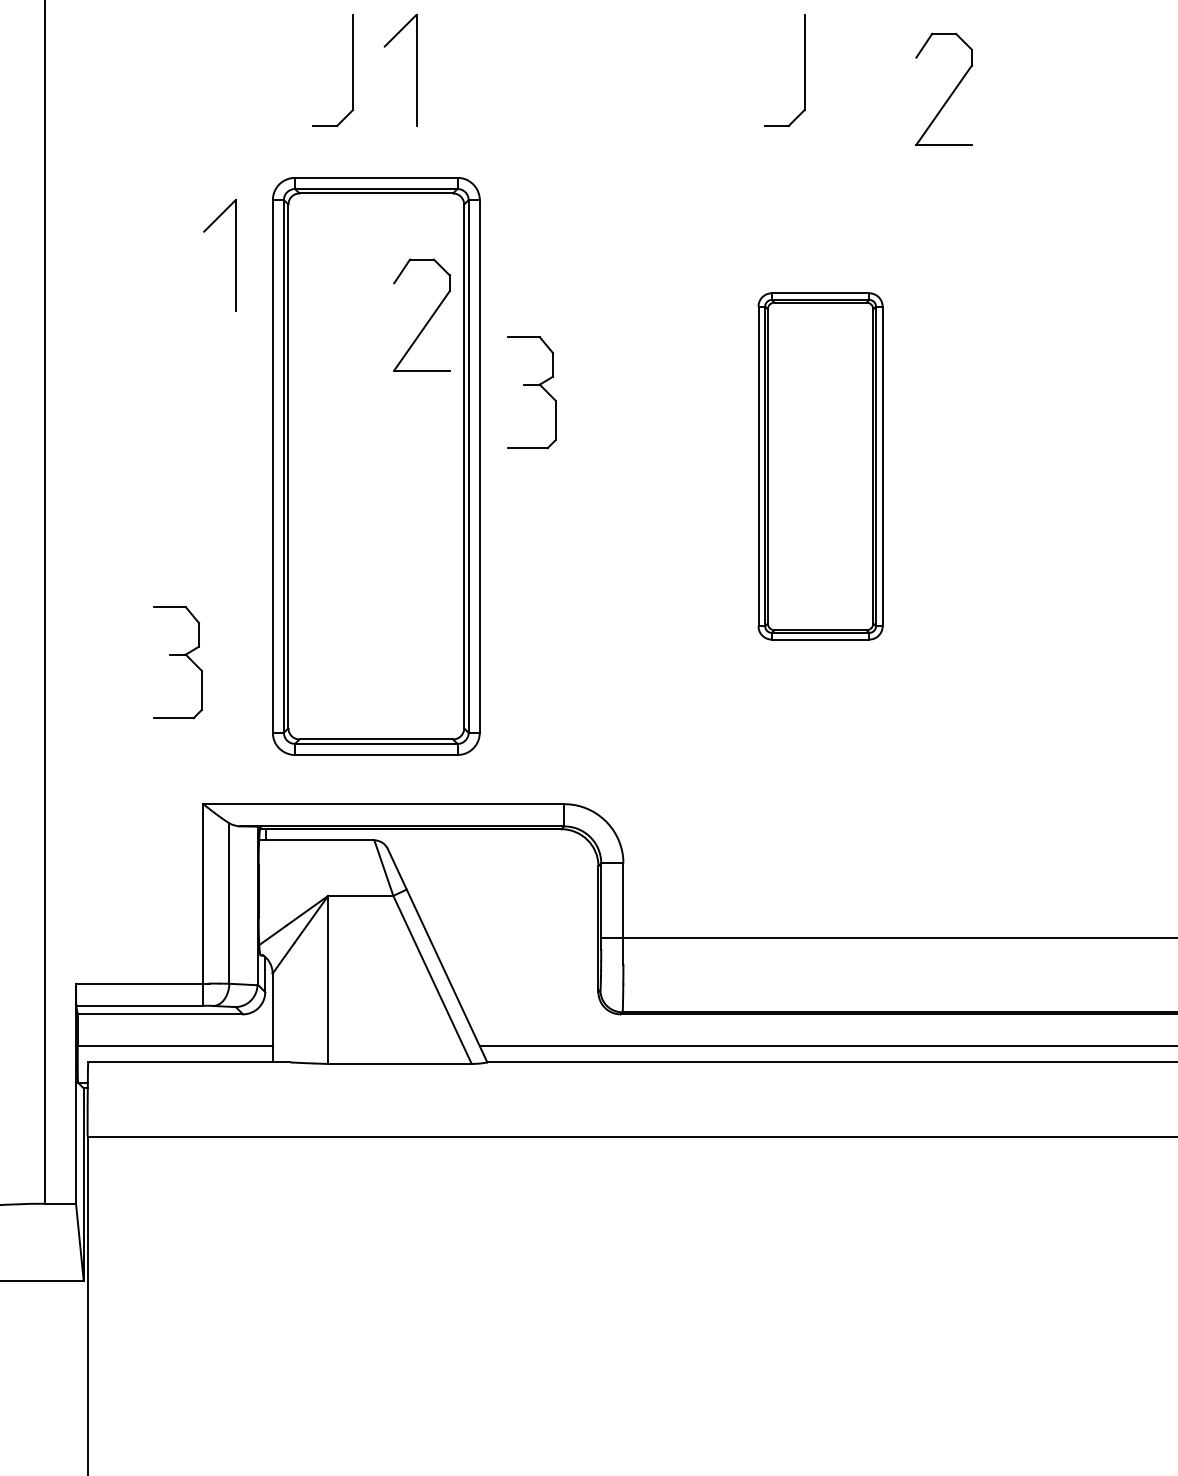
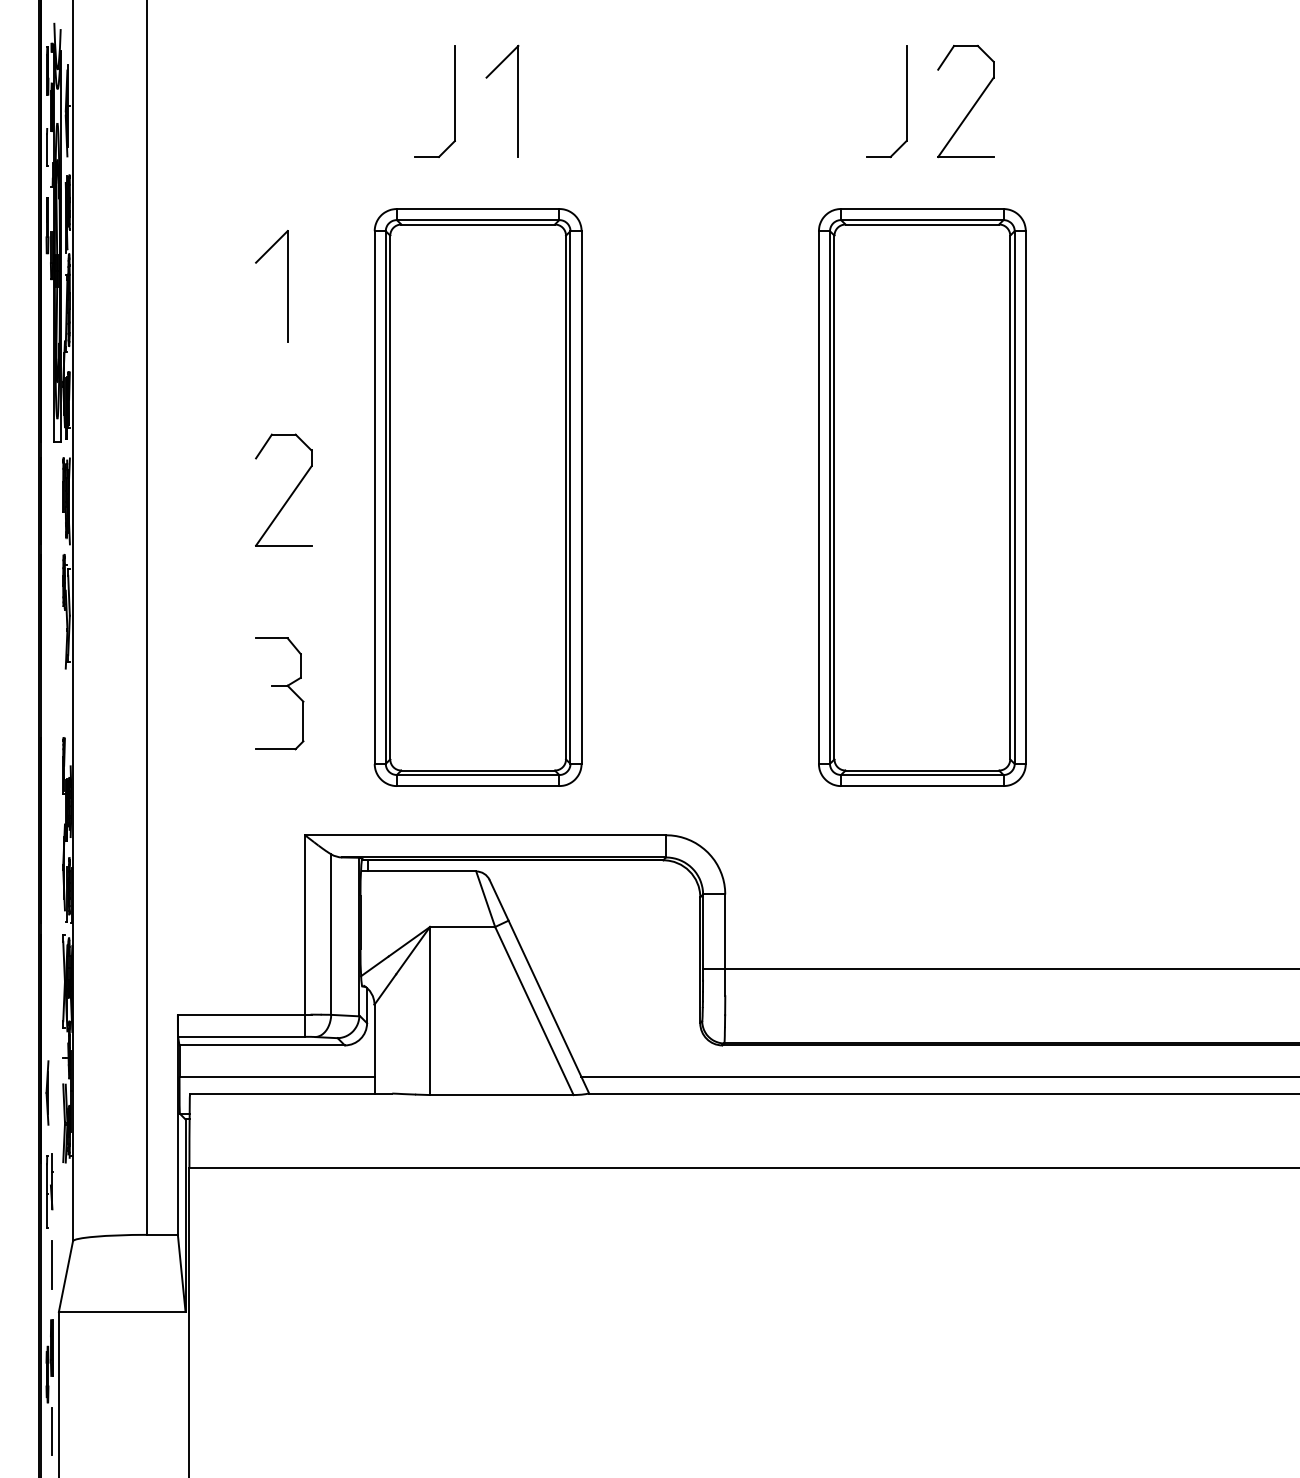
part: (949, 95) -> (971, 107), moved
part: (235, 255) -> (287, 286), moved
part: (428, 319) -> (290, 494), moved
part: (531, 385) -> (633, 416), removed
part: (820, 466) -> (922, 497), size x1.67

